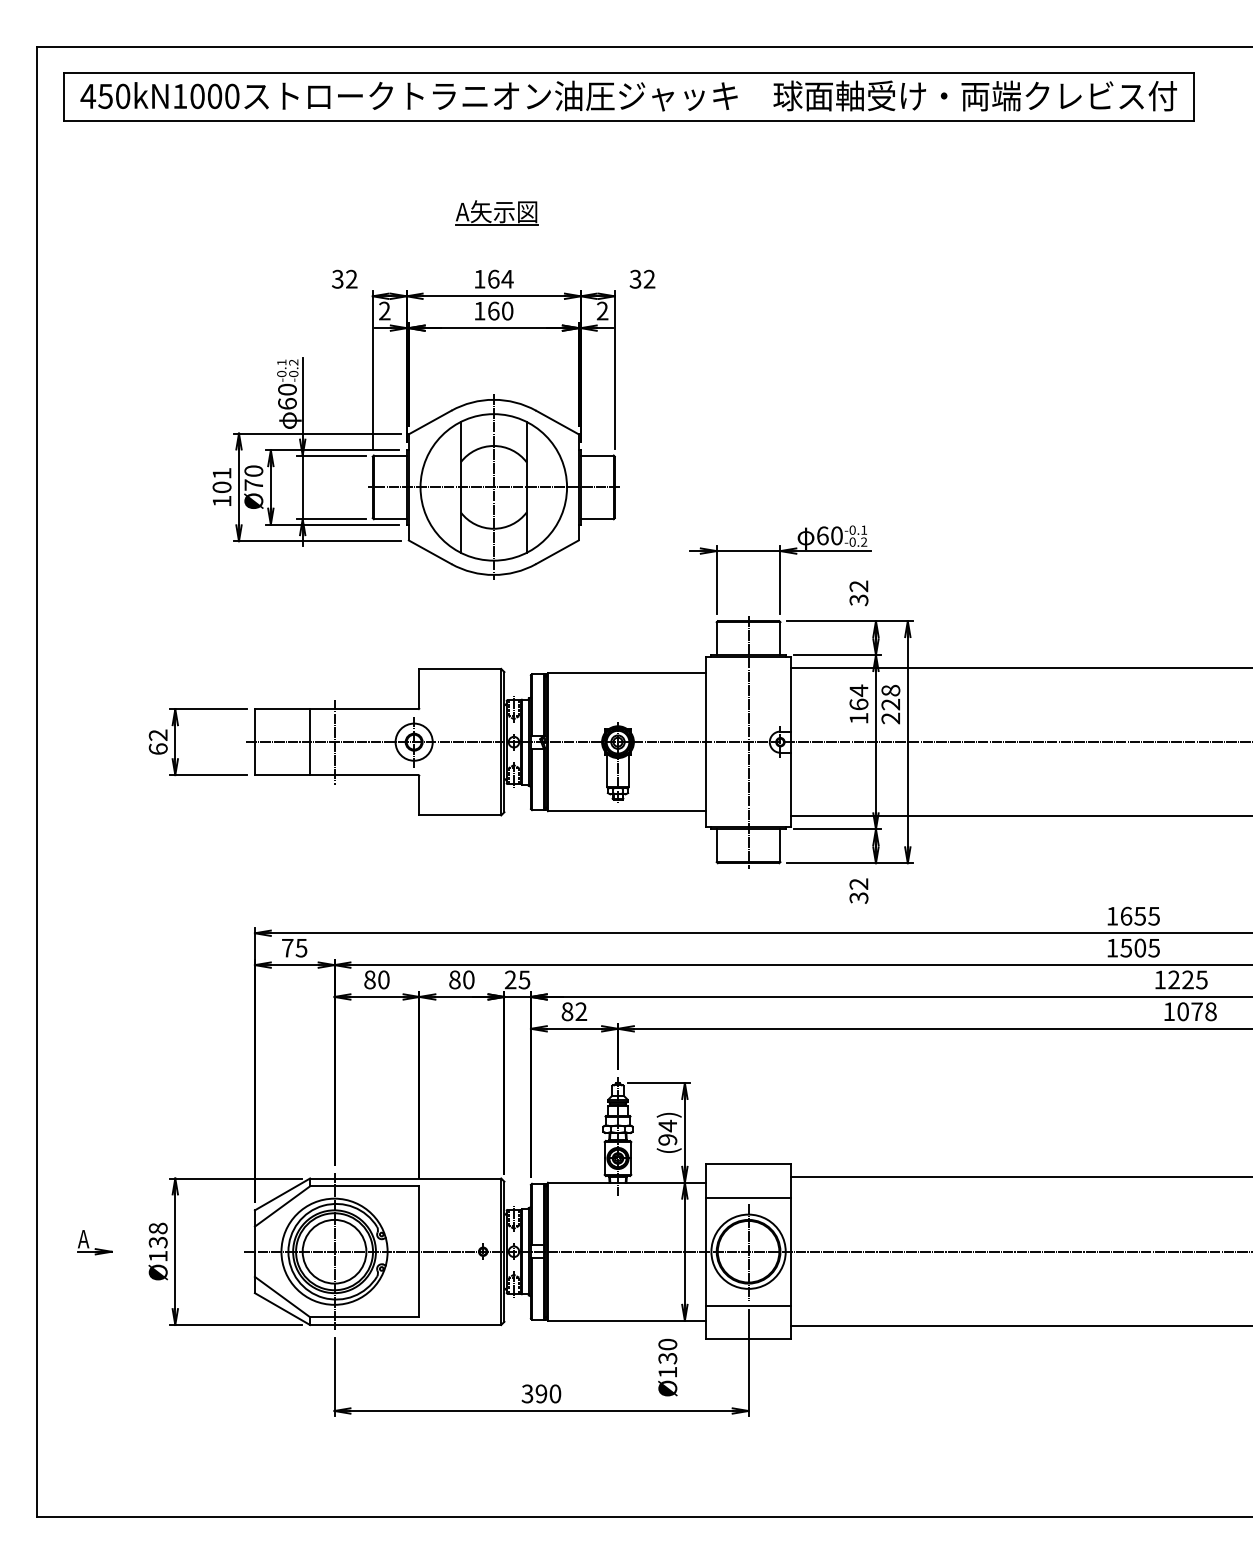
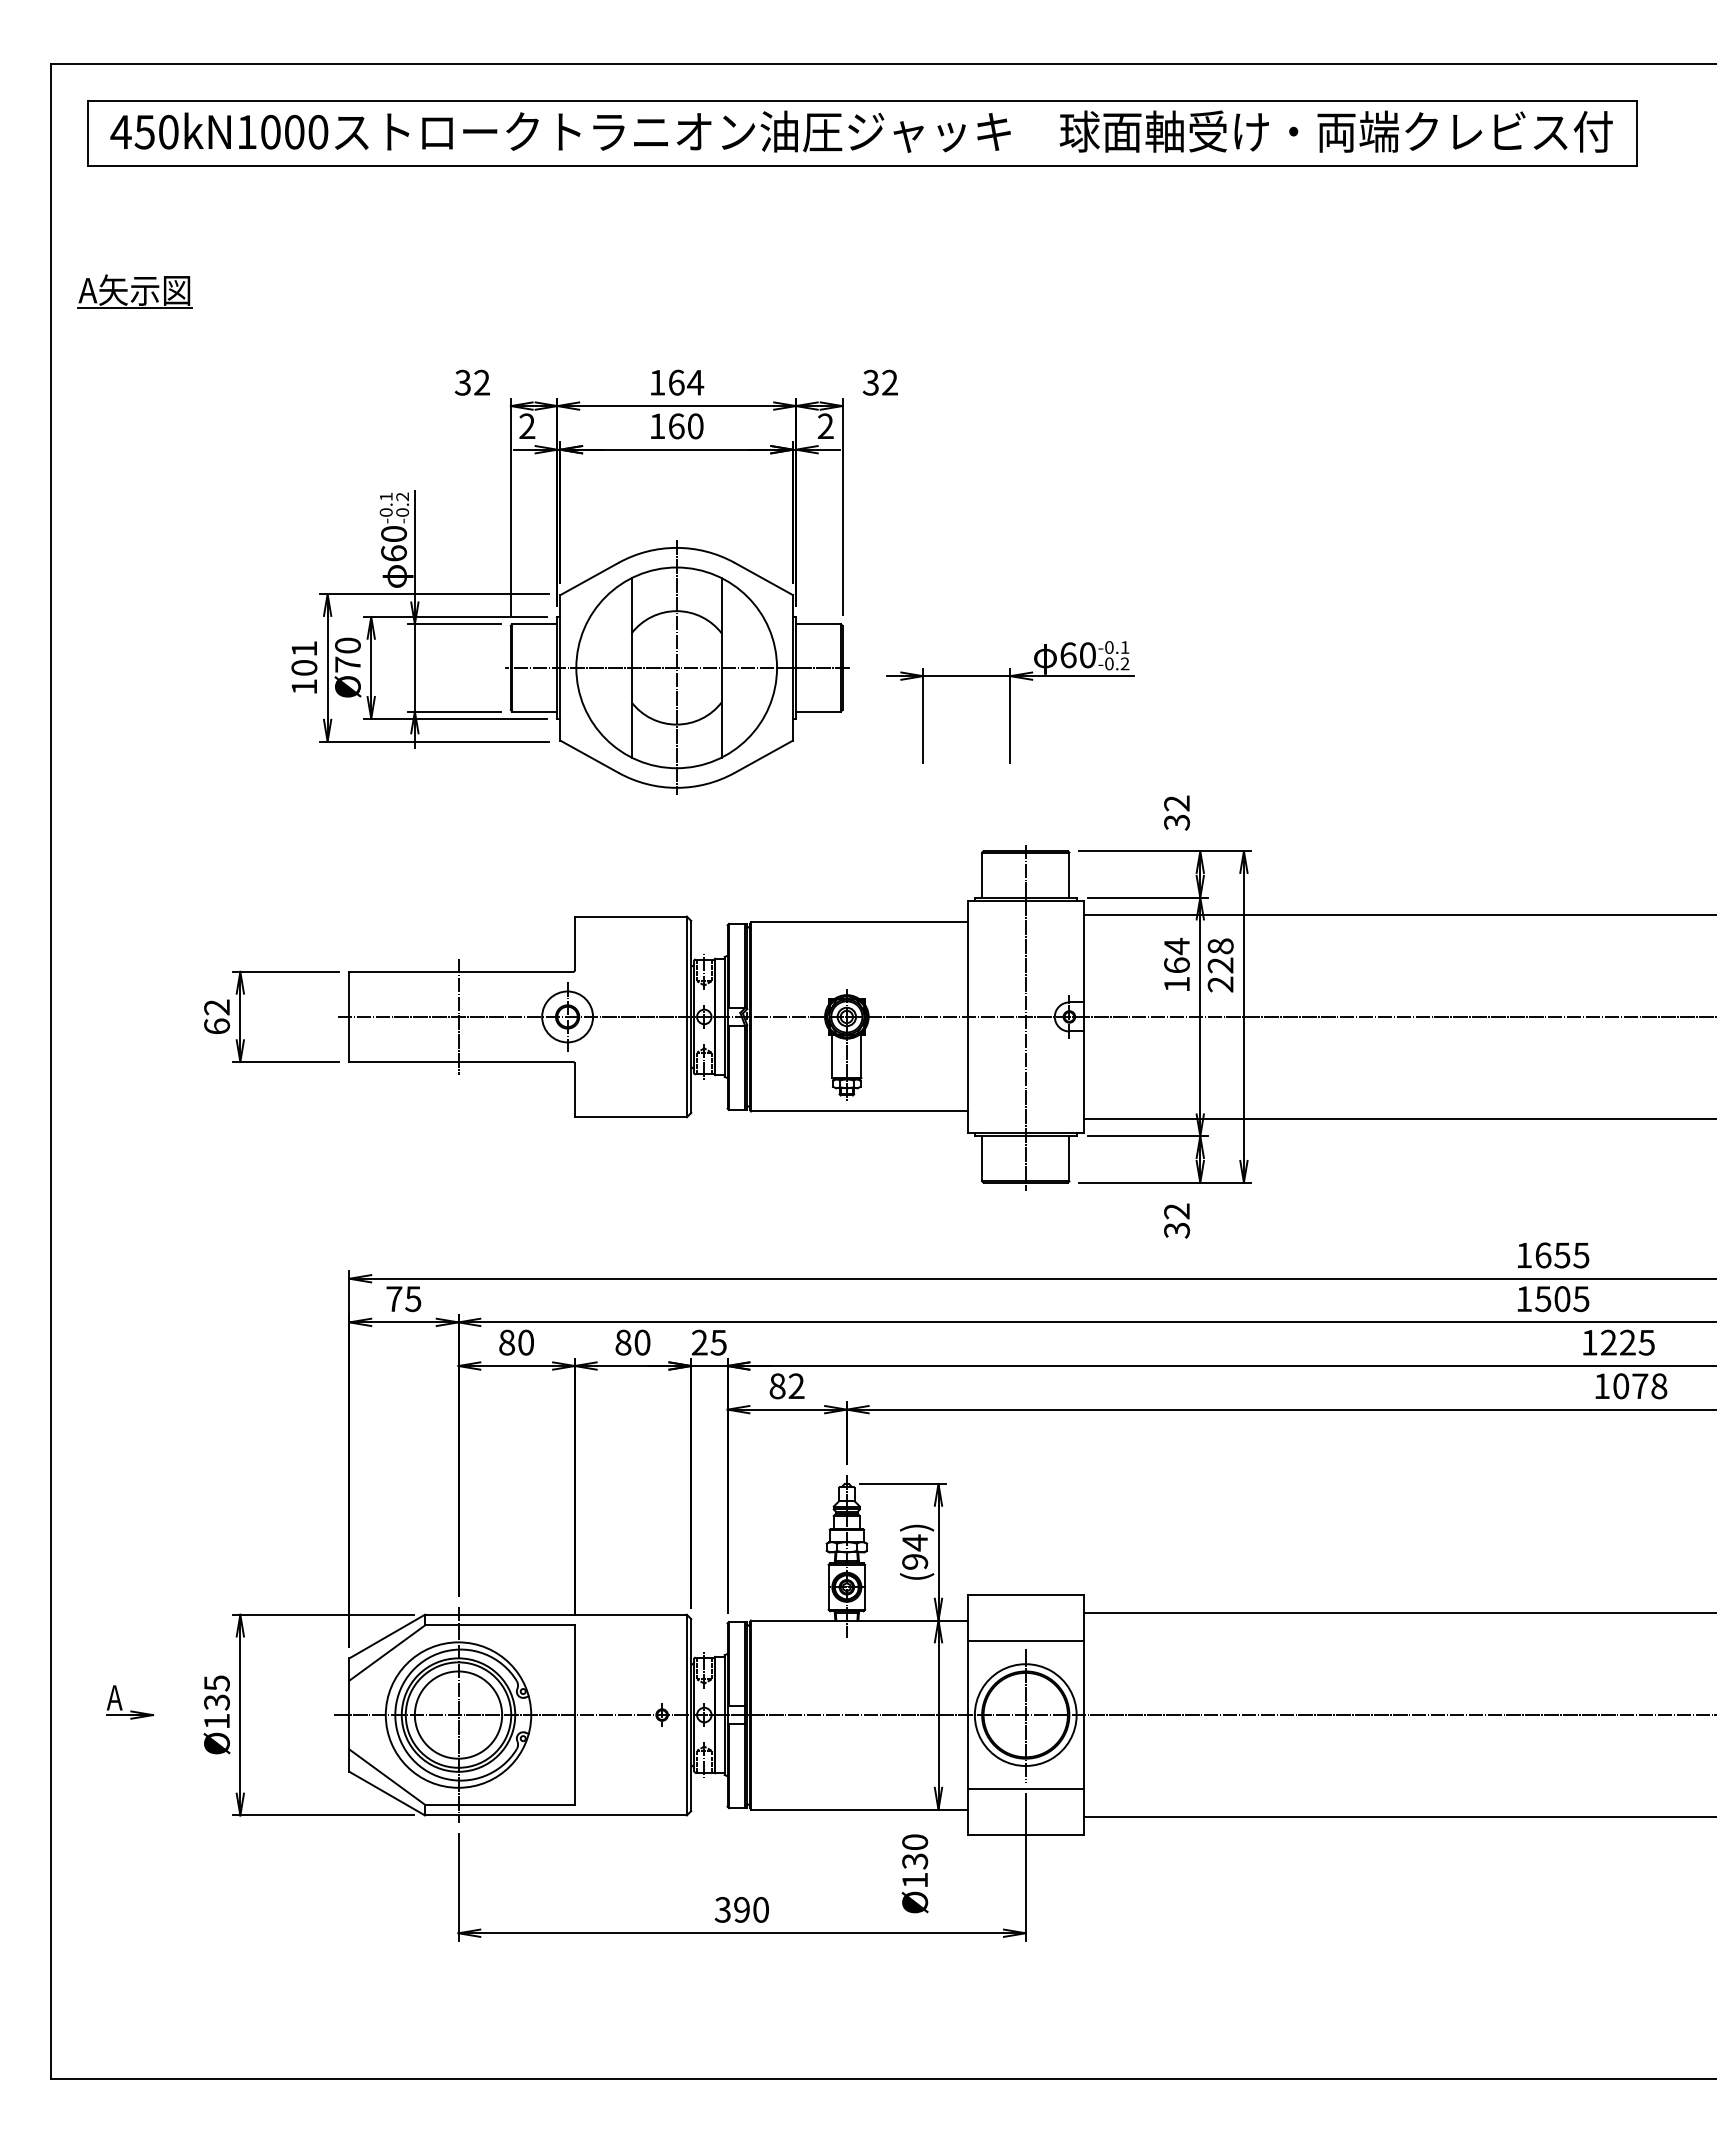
part: (496, 212) -> (134, 291), moved
part: (780, 570) -> (1010, 702), moved
line: (310, 741) -> (425, 1016), removed
text: (157, 1228) -> (216, 1683), Ø138 -> Ø135

